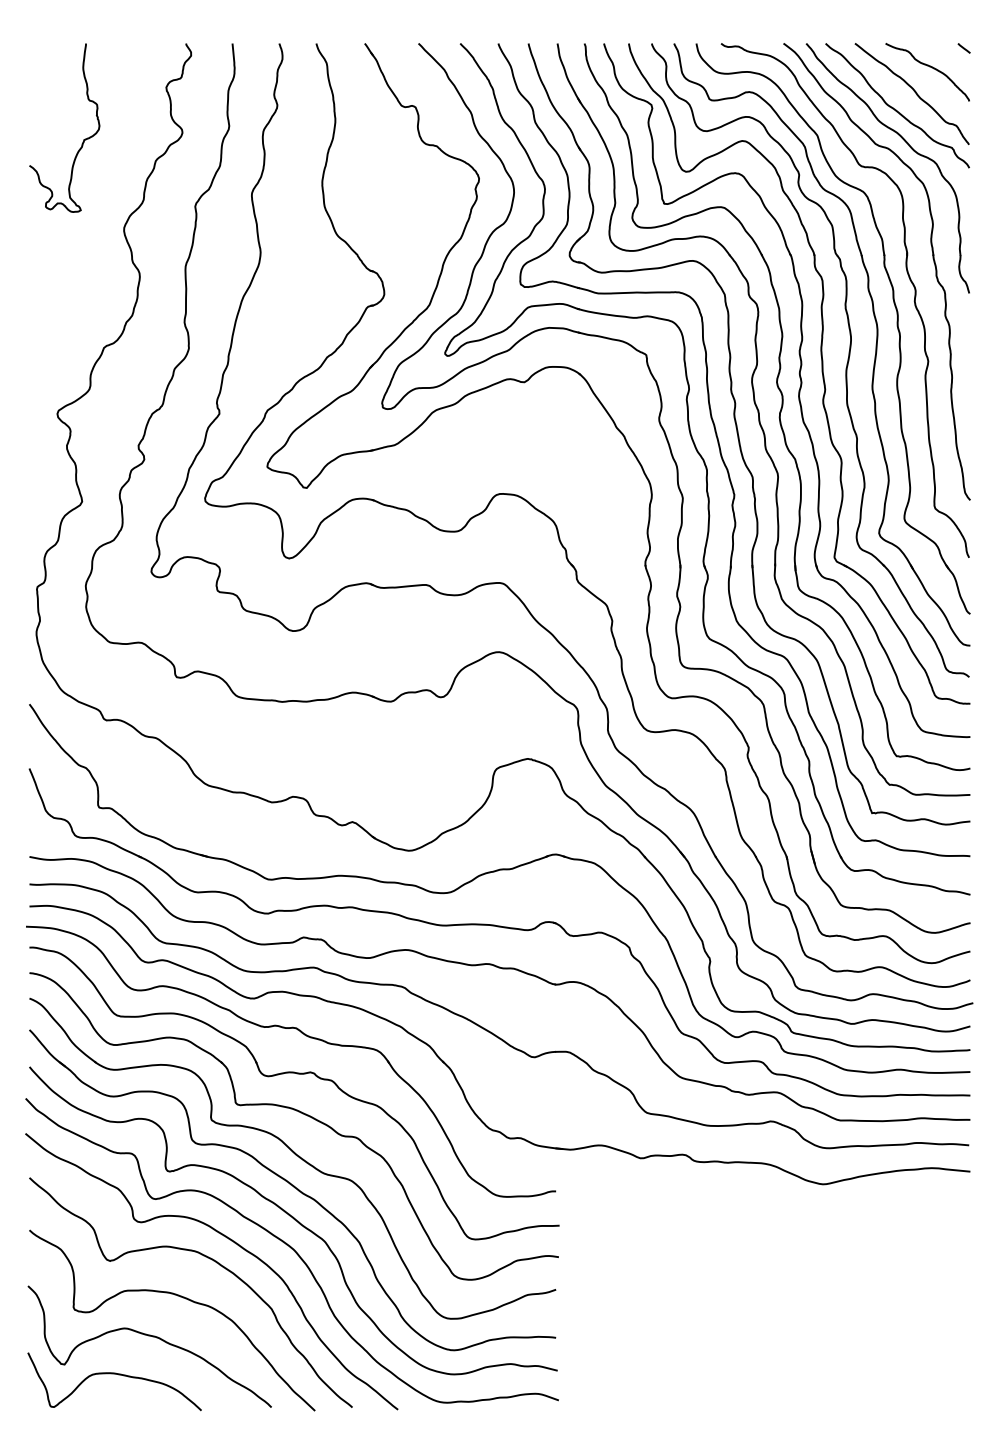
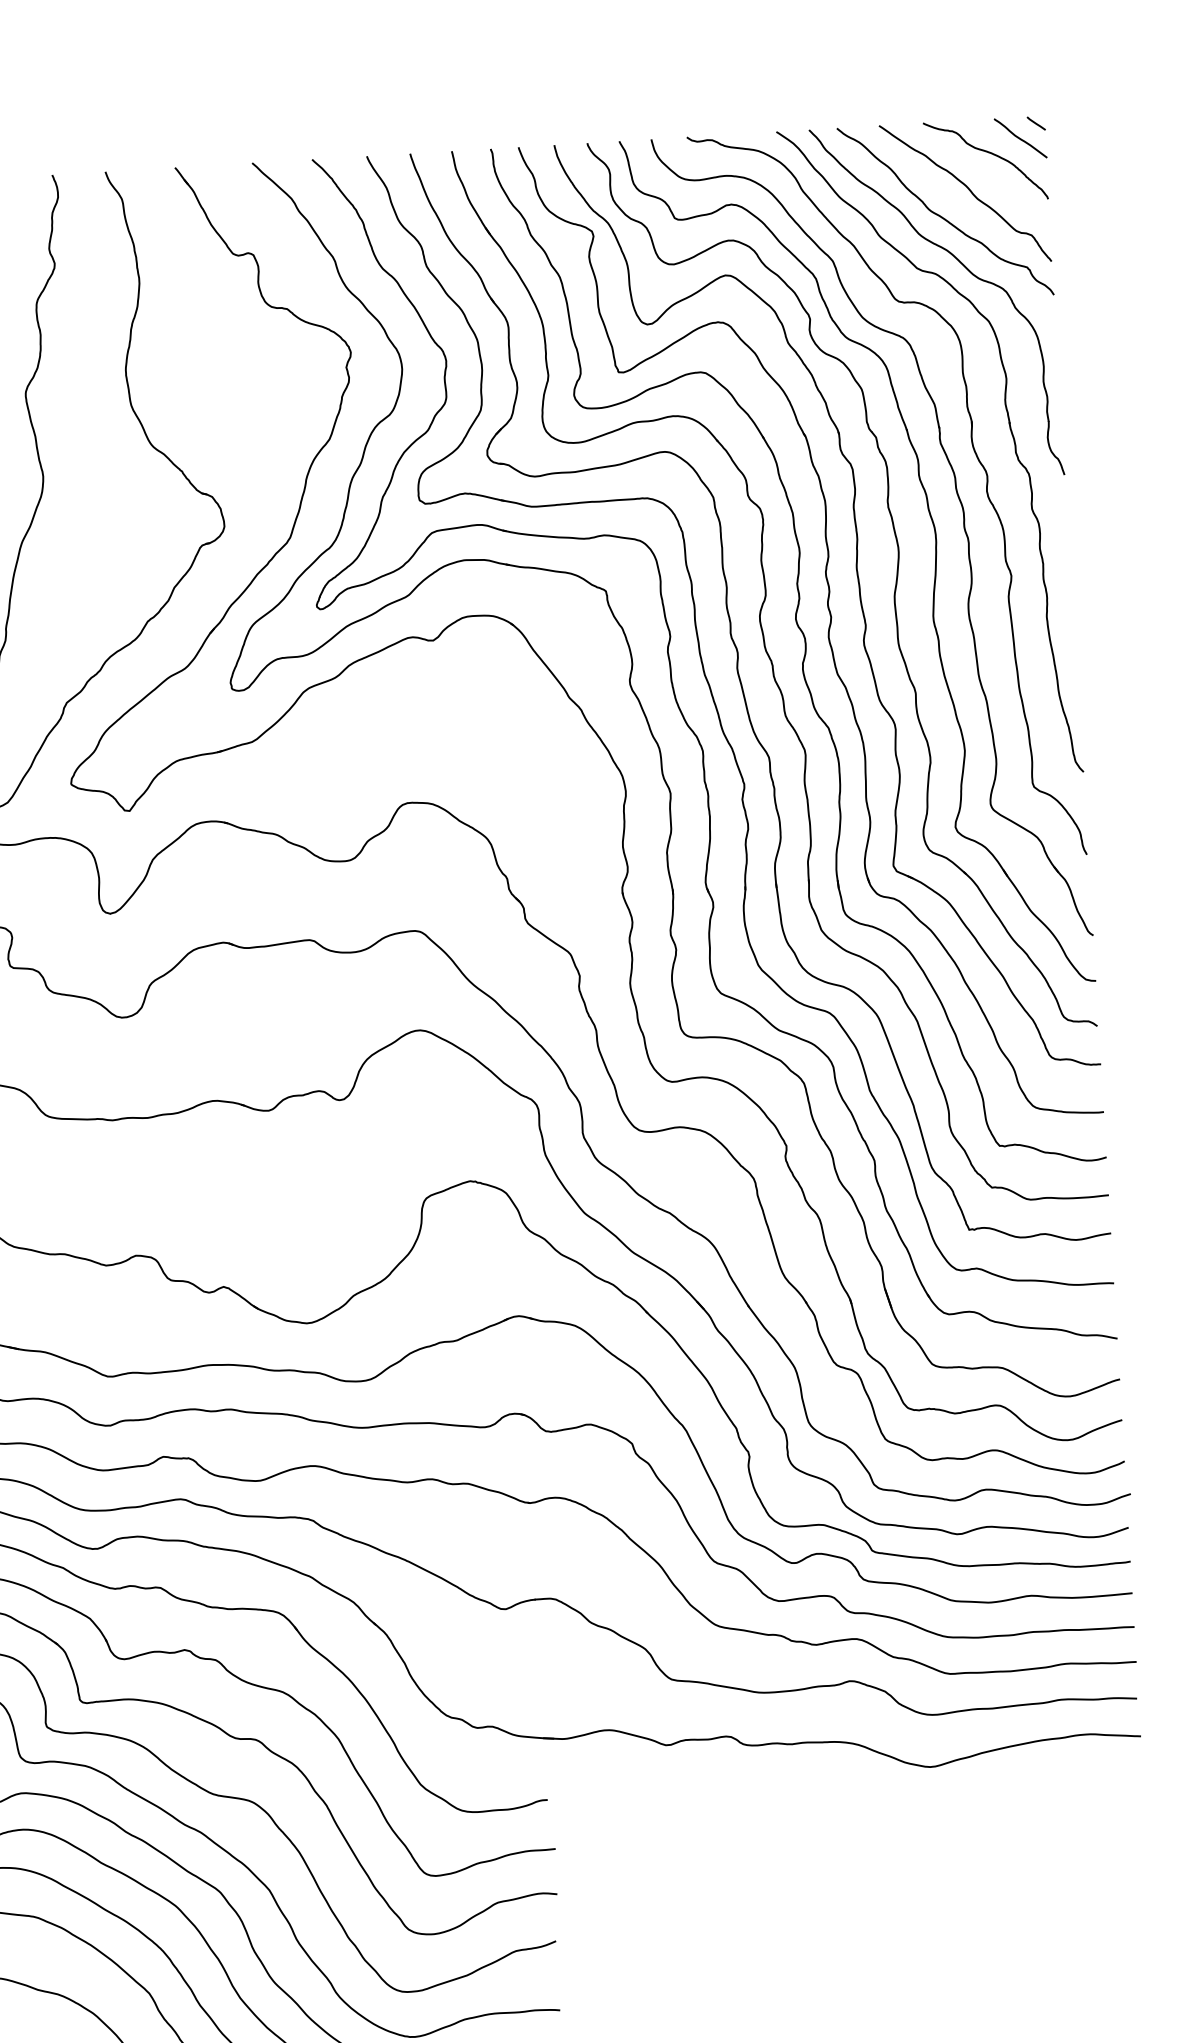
curve: (952, 58) -> (1020, 139), added

